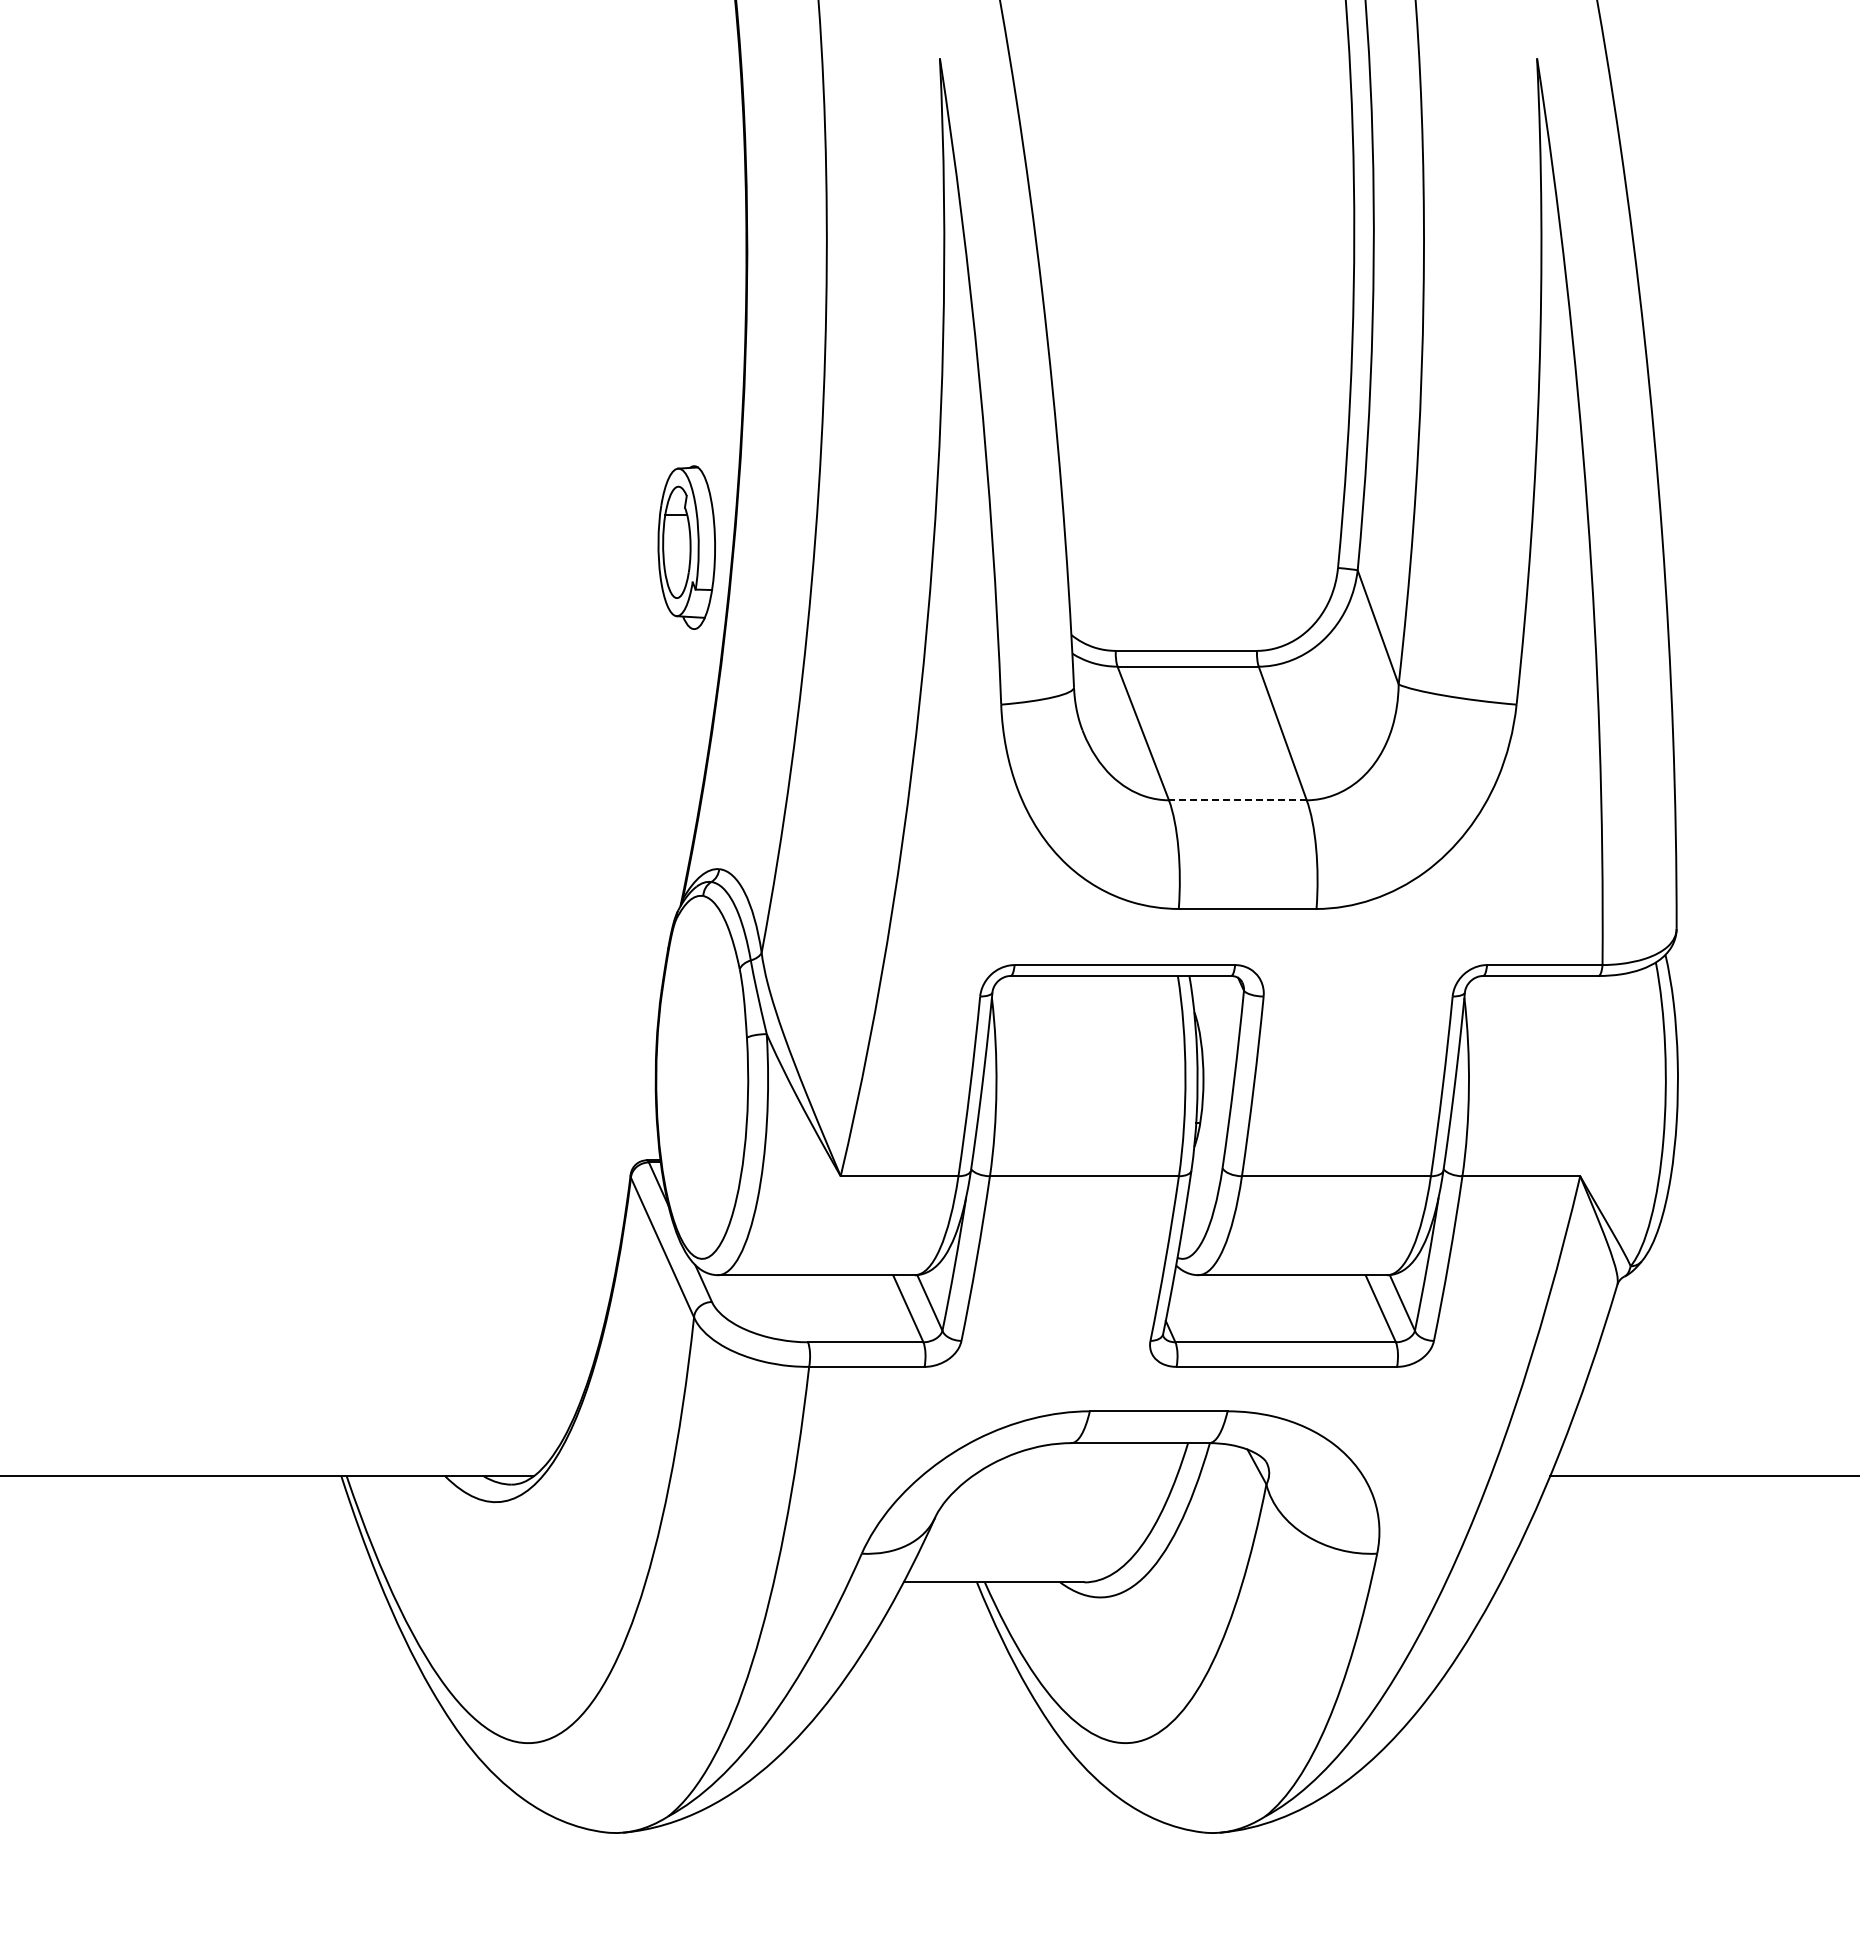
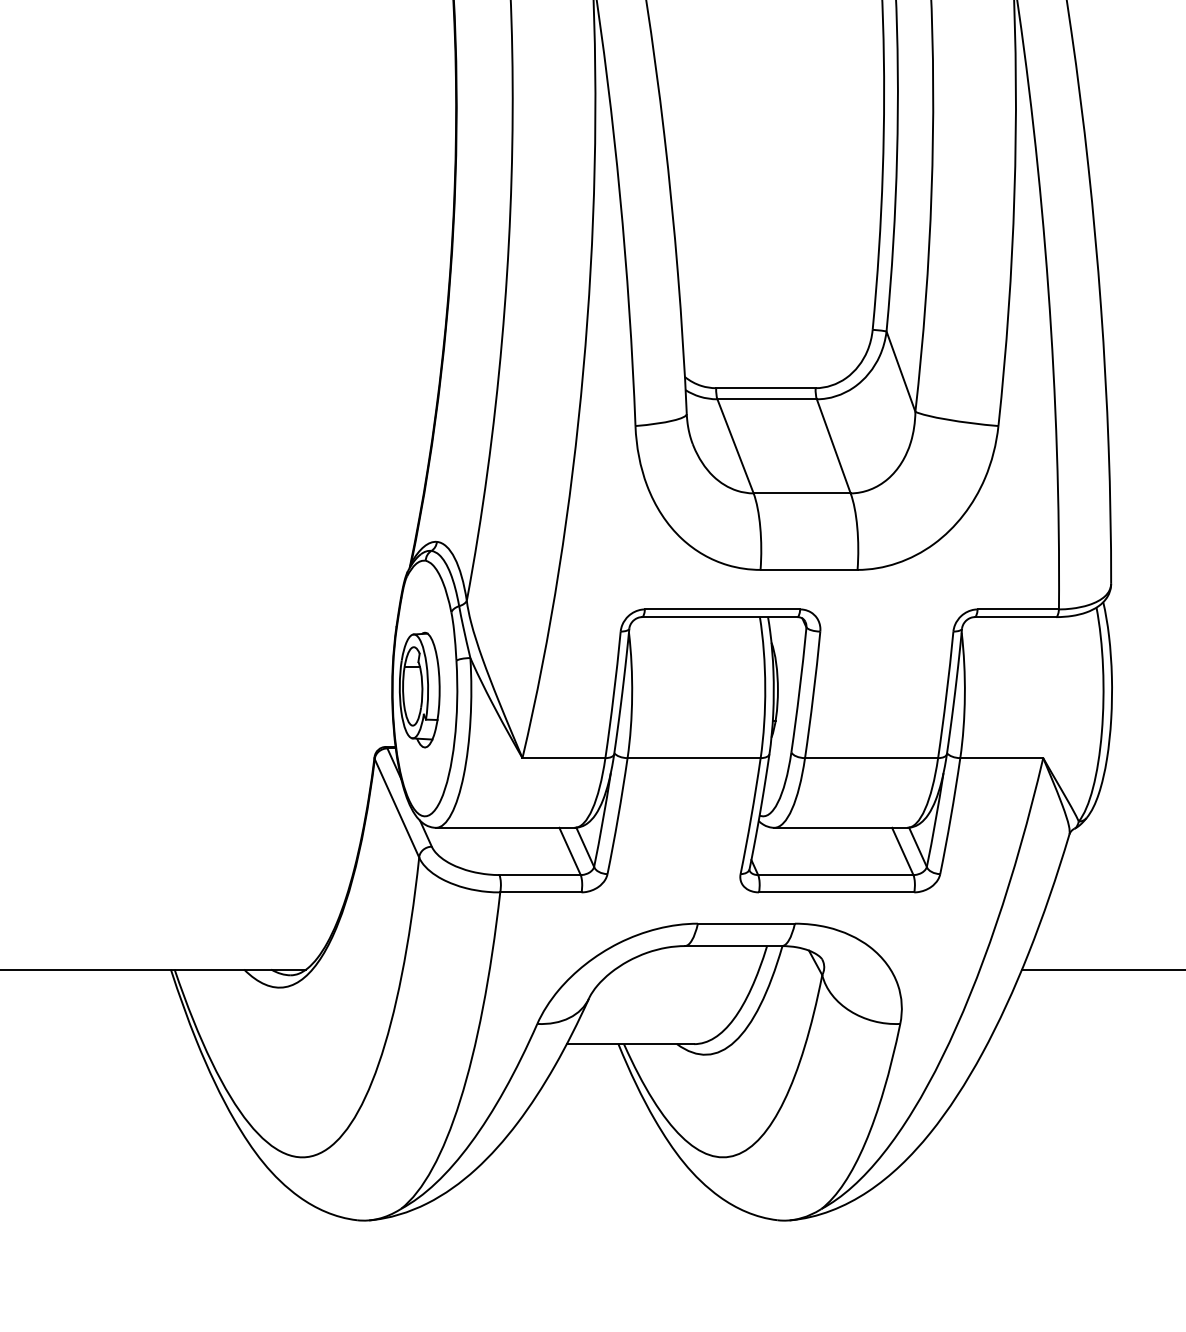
part: (686, 547) -> (419, 690), moved
line: (1237, 800) -> (801, 493), dashed -> solid

